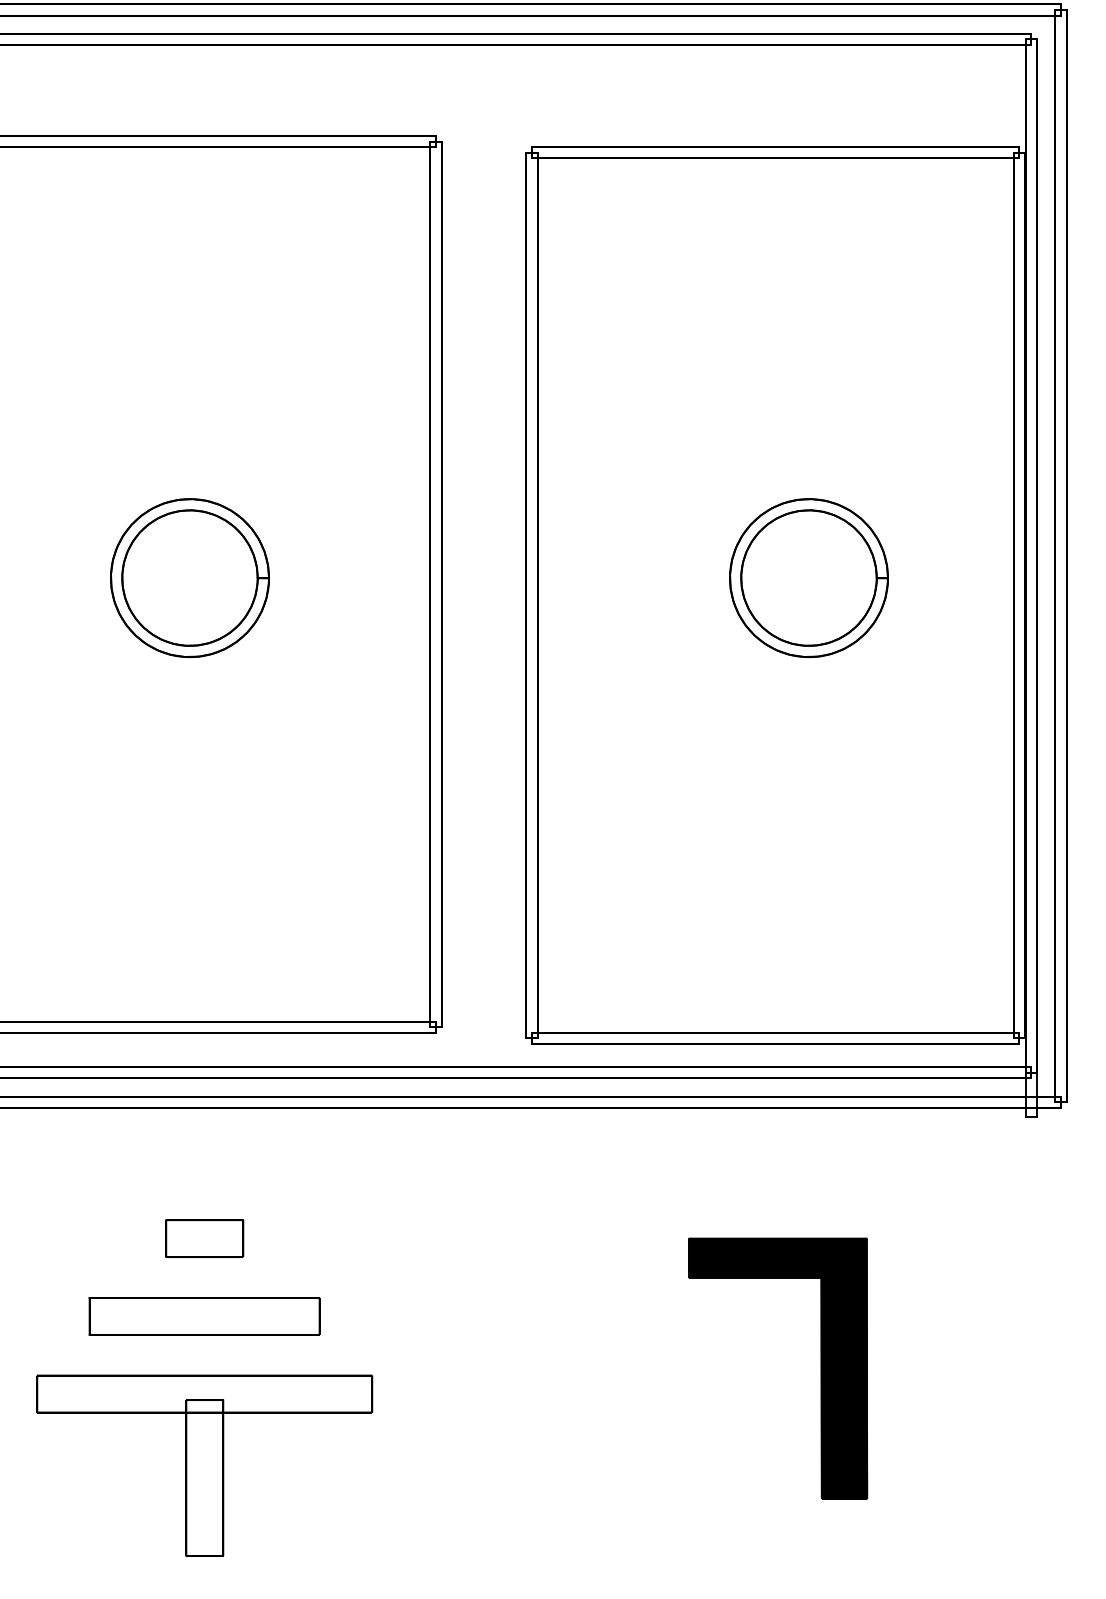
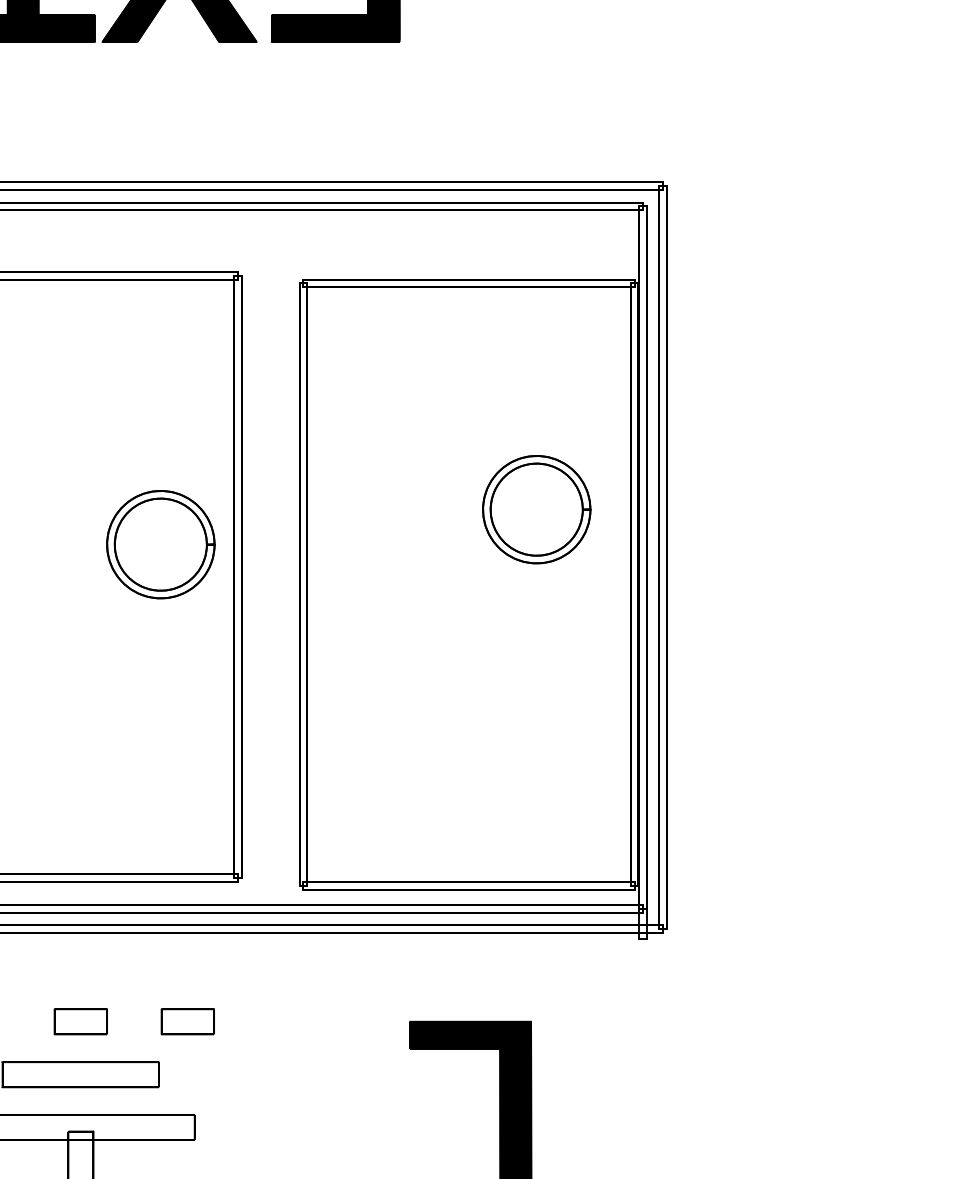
part: (189, 577) -> (160, 544), moved
part: (808, 577) -> (536, 509), moved
part: (361, 1238) -> (187, 1021), added

